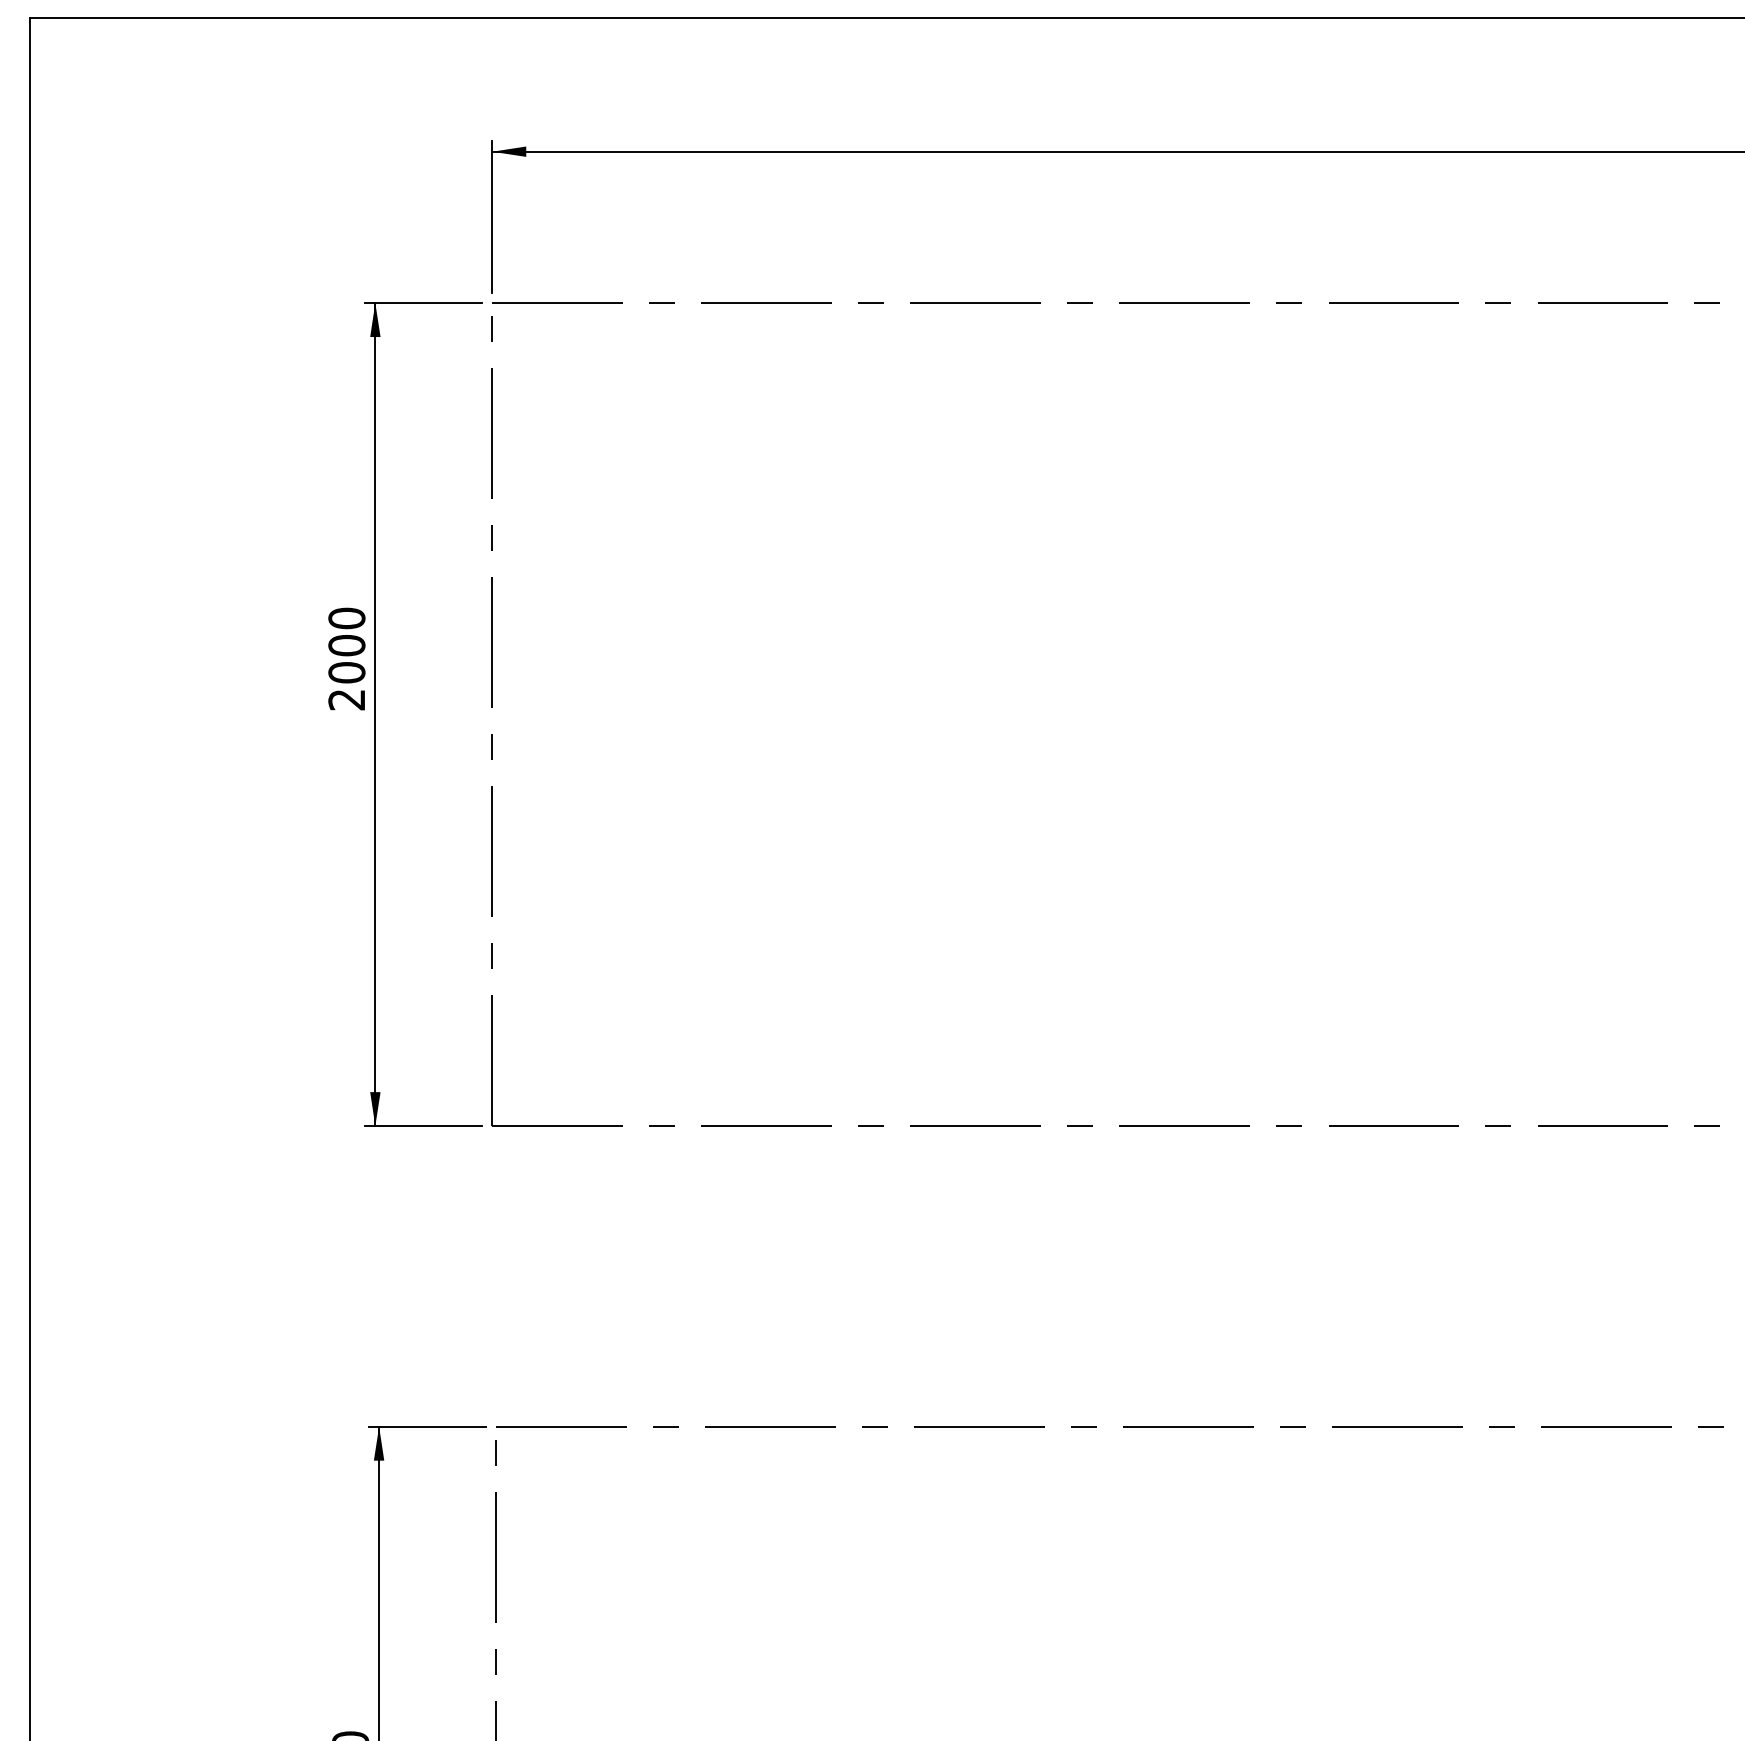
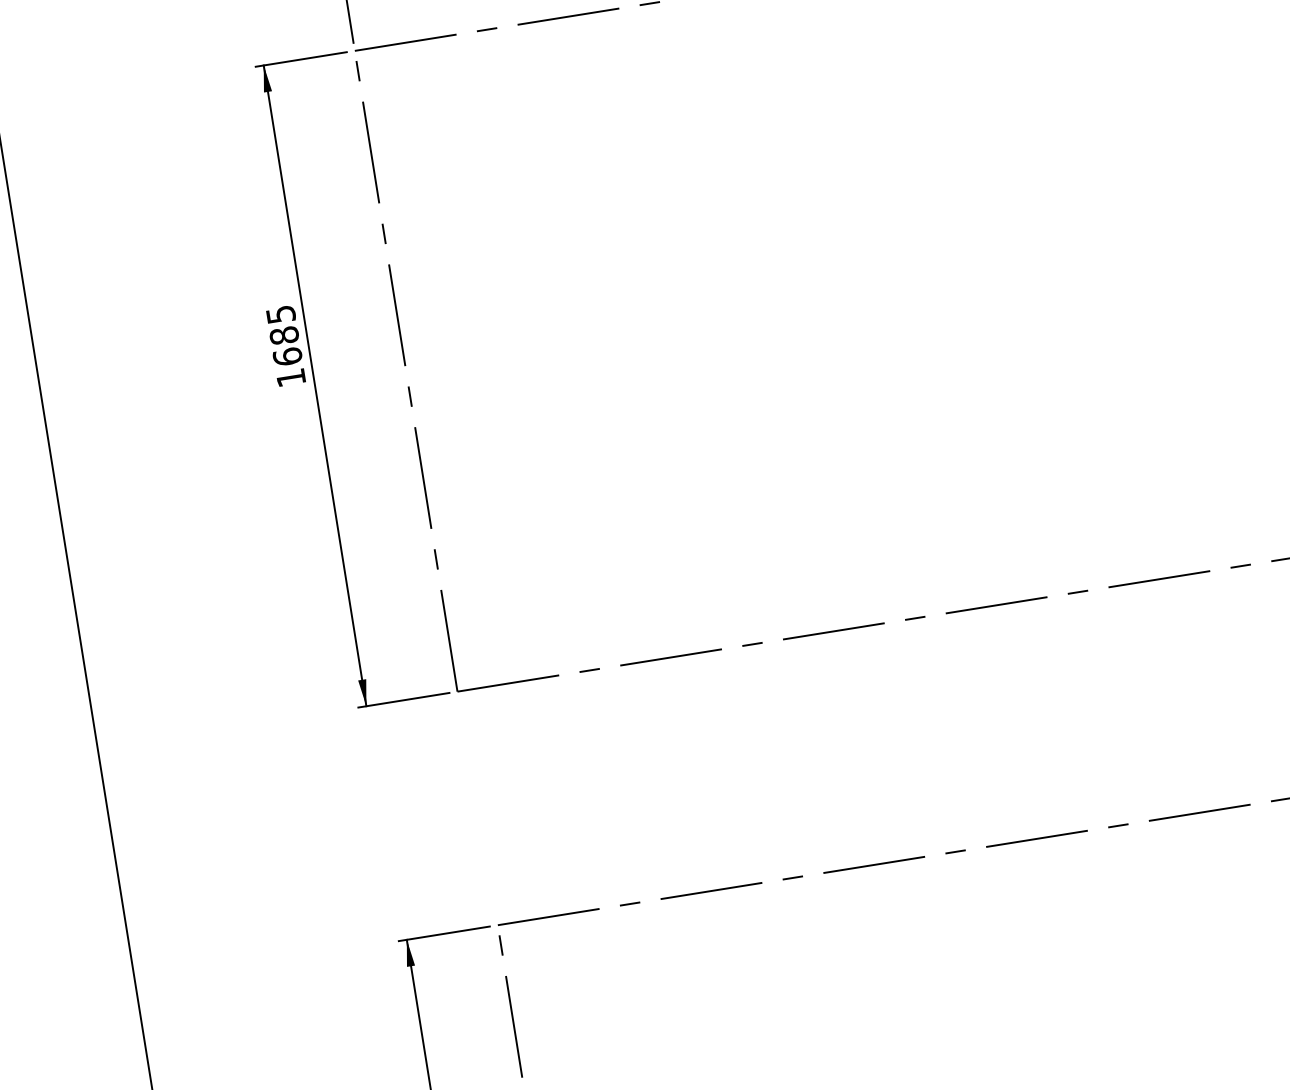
text: (346, 658) -> (285, 345), 2000 -> 1685

